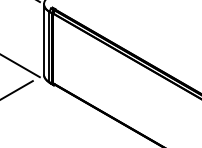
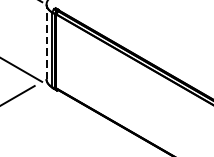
line: (43, 38) -> (45, 40), solid -> dashed

